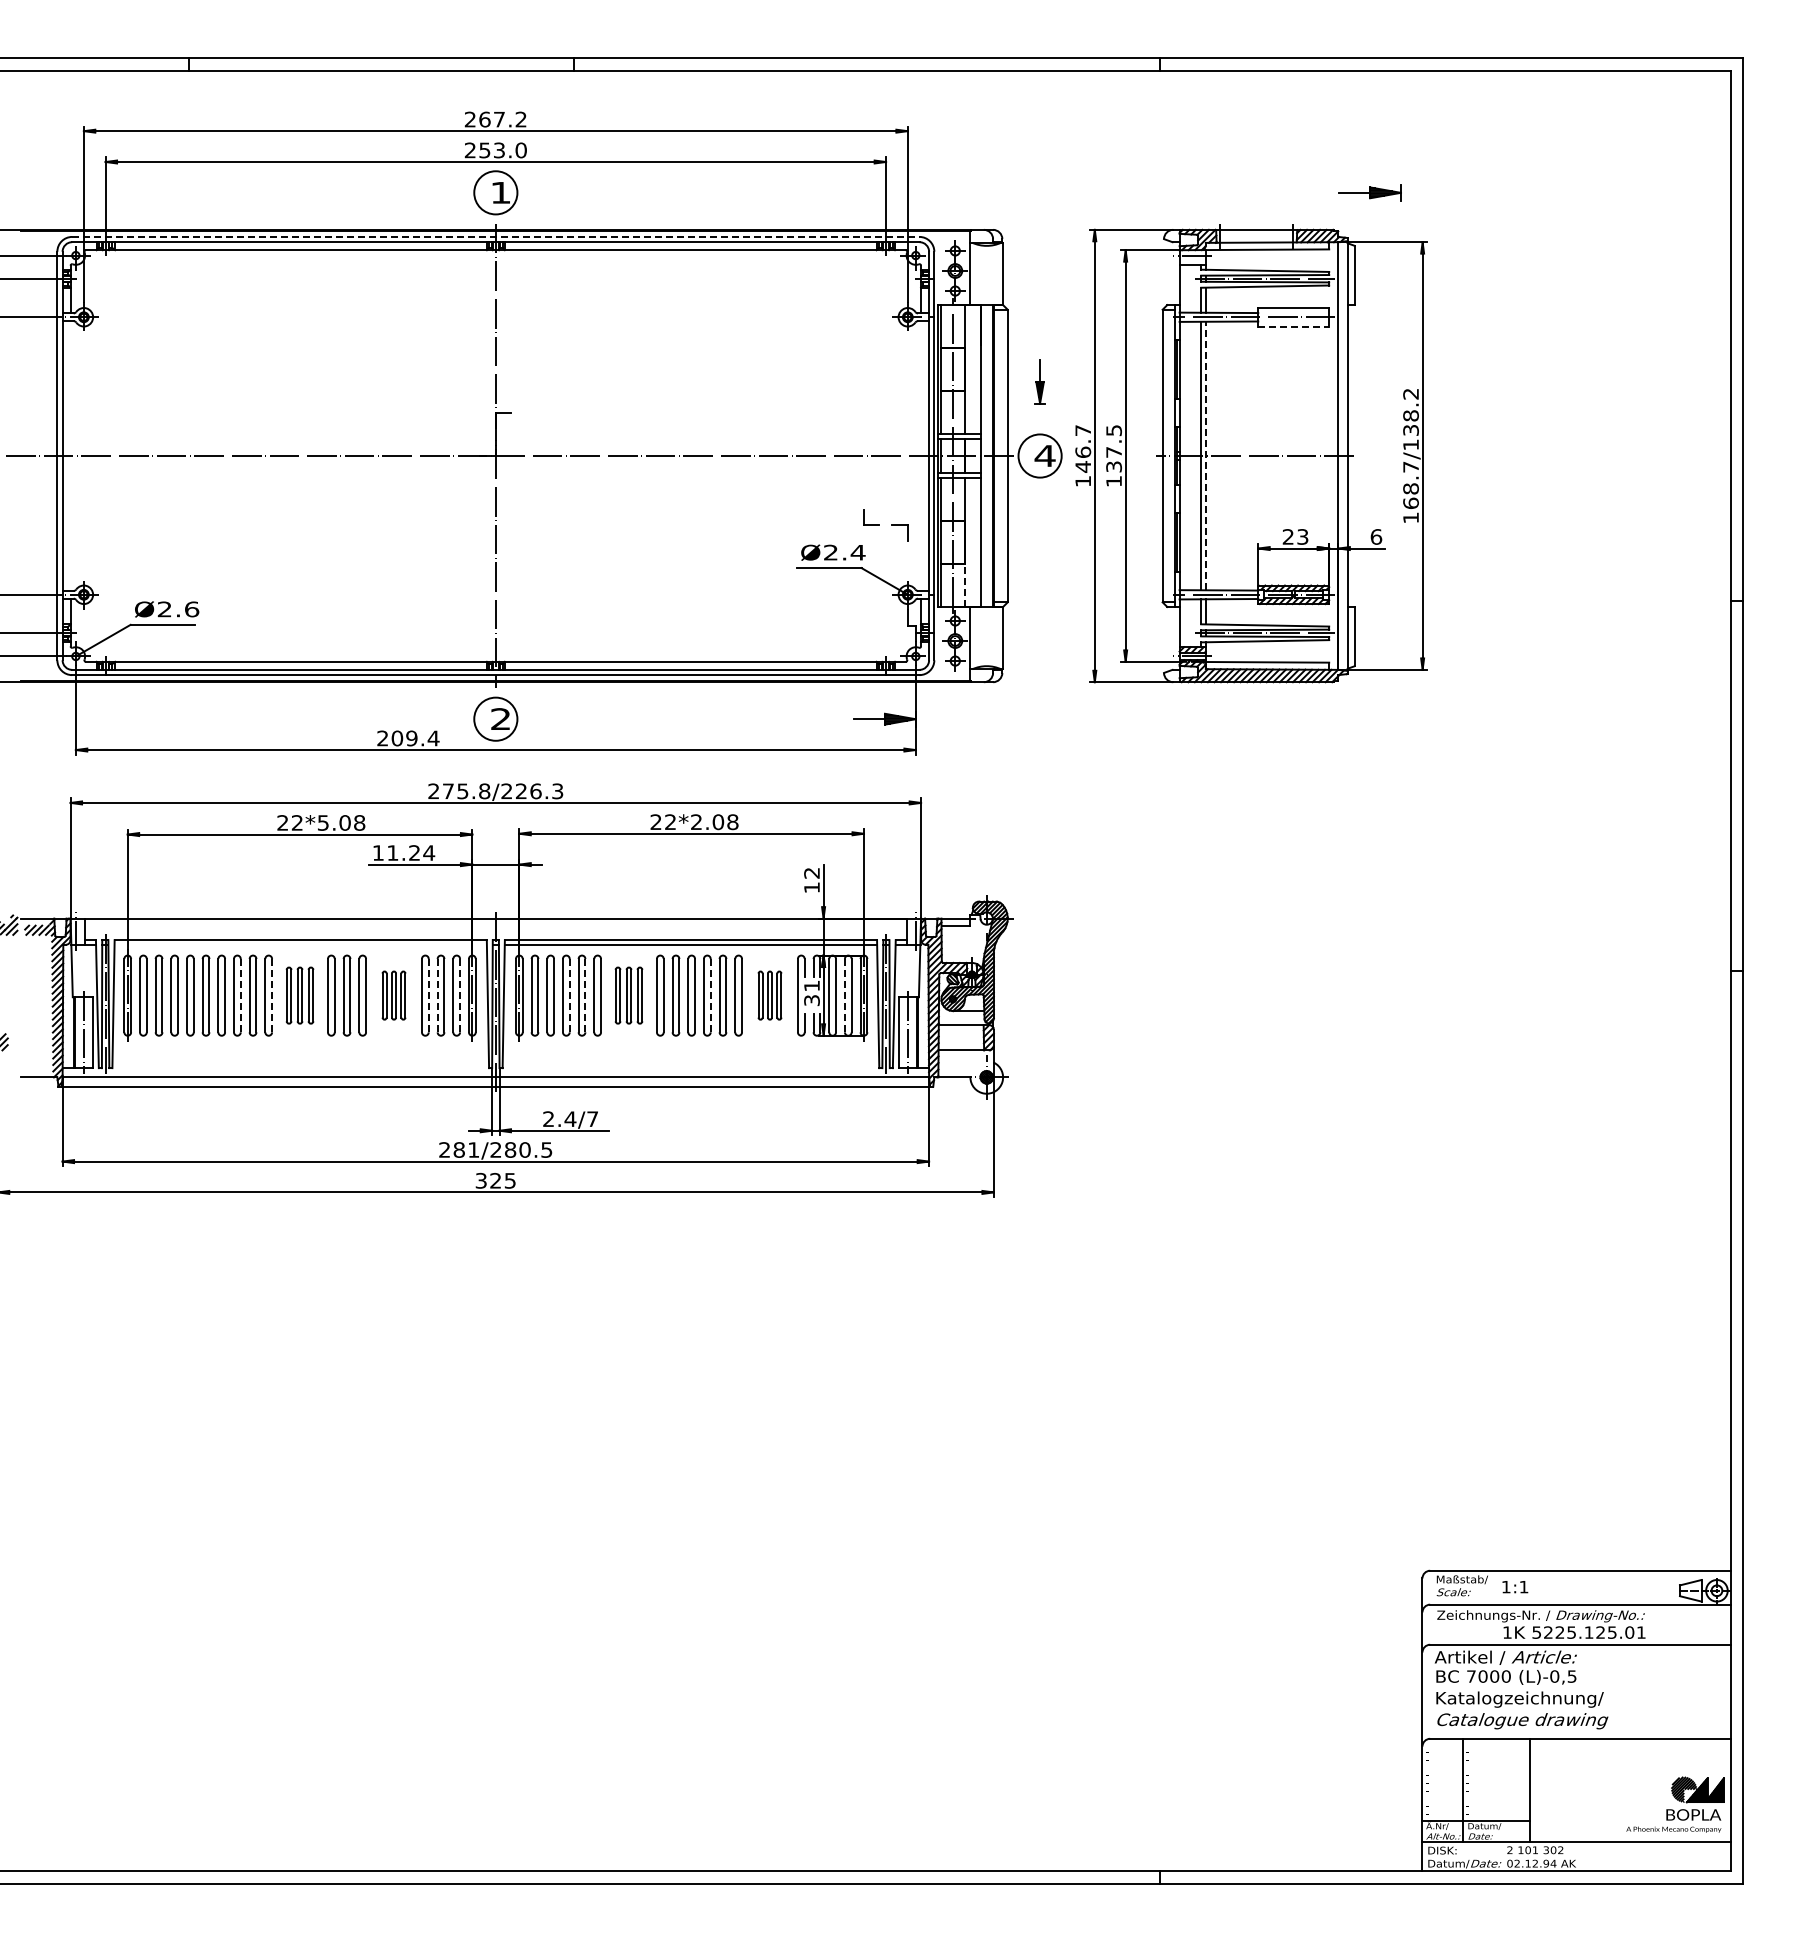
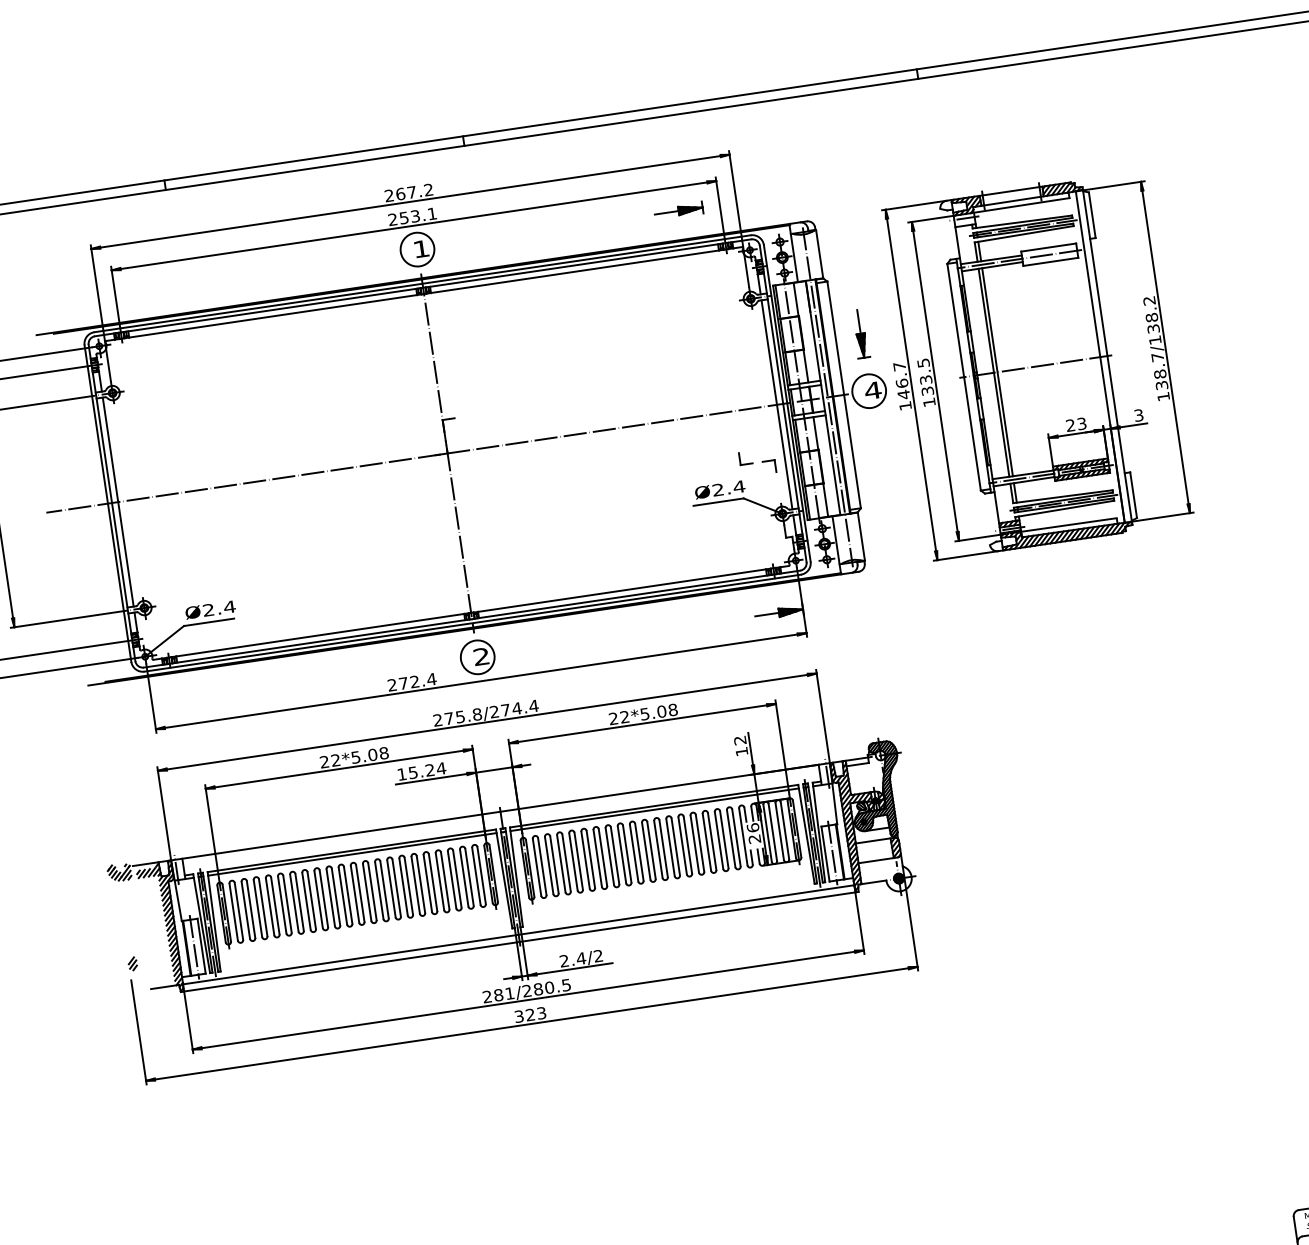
text: (520, 150) -> (431, 213), 253.0 -> 253.1
part: (1369, 192) -> (678, 210), moved
line: (495, 236) -> (422, 283), dashed -> solid
line: (1294, 326) -> (1051, 261), dashed -> solid
part: (1039, 381) -> (860, 333), size x1.43
text: (1113, 452) -> (925, 380), 137.5 -> 133.5
line: (70, 455) -> (118, 501), added
line: (921, 455) -> (777, 404), added
line: (986, 455) -> (827, 396), added
line: (1205, 455) -> (997, 371), dashed -> solid
text: (1410, 502) -> (1161, 384), 168.7/138.2 -> 138.7/138.2
text: (1376, 536) -> (1138, 415), 6 -> 3
line: (964, 585) -> (825, 500), dashed -> solid
text: (191, 609) -> (229, 607), Ø2.6 -> Ø2.4
text: (404, 738) -> (409, 682), 209.4 -> 272.4
text: (539, 791) -> (519, 708), 275.8/226.3 -> 275.8/274.4
text: (696, 822) -> (644, 714), 22*2.08 -> 22*5.08
text: (392, 852) -> (412, 772), 11.24 -> 15.24
line: (300, 944) -> (352, 854), added
text: (811, 993) -> (753, 833), 31 -> 26
line: (240, 995) -> (311, 900), dashed -> solid
line: (272, 995) -> (336, 896), dashed -> solid
part: (299, 995) -> (357, 893), size x1.43
part: (393, 995) -> (430, 883), size x1.67
line: (428, 995) -> (457, 879), dashed -> solid
line: (437, 995) -> (464, 878), dashed -> solid
line: (460, 995) -> (481, 875), dashed -> solid
line: (569, 995) -> (566, 862), dashed -> solid
line: (585, 995) -> (578, 861), dashed -> solid
part: (628, 995) -> (612, 856), size x1.43
line: (710, 995) -> (675, 846), dashed -> solid
part: (769, 995) -> (721, 840), size x1.67
line: (844, 995) -> (779, 831), dashed -> solid
text: (592, 1118) -> (598, 955), 2.4/7 -> 2.4/2
text: (510, 1179) -> (541, 1012), 325 -> 323

